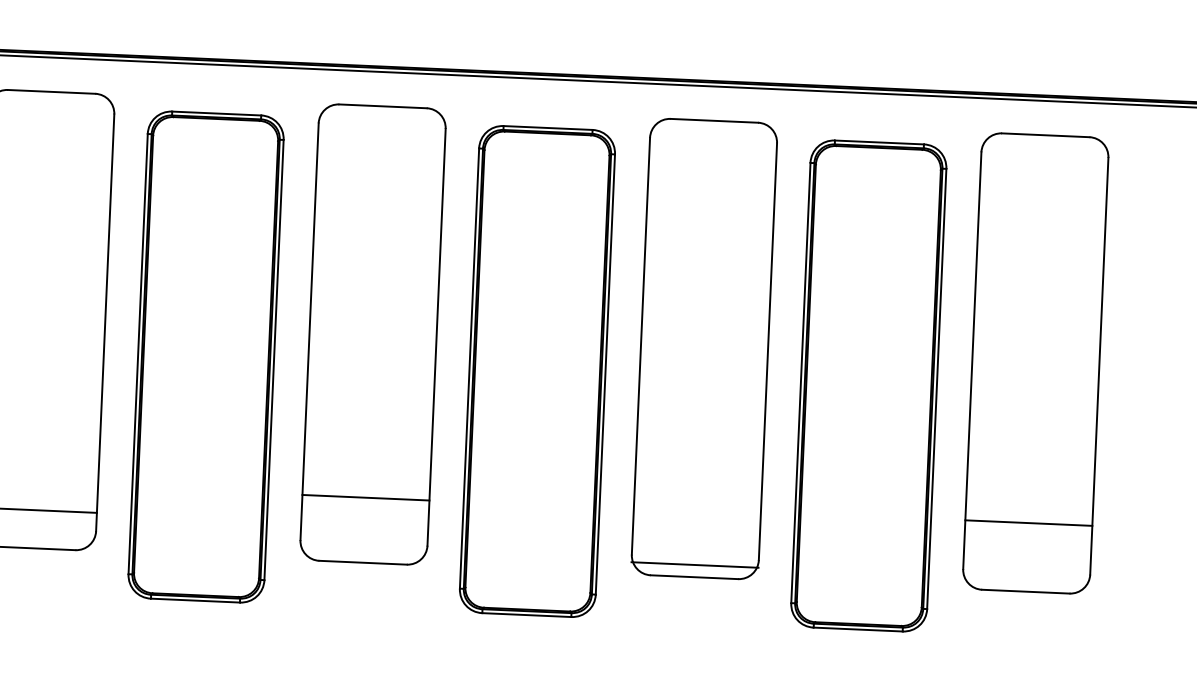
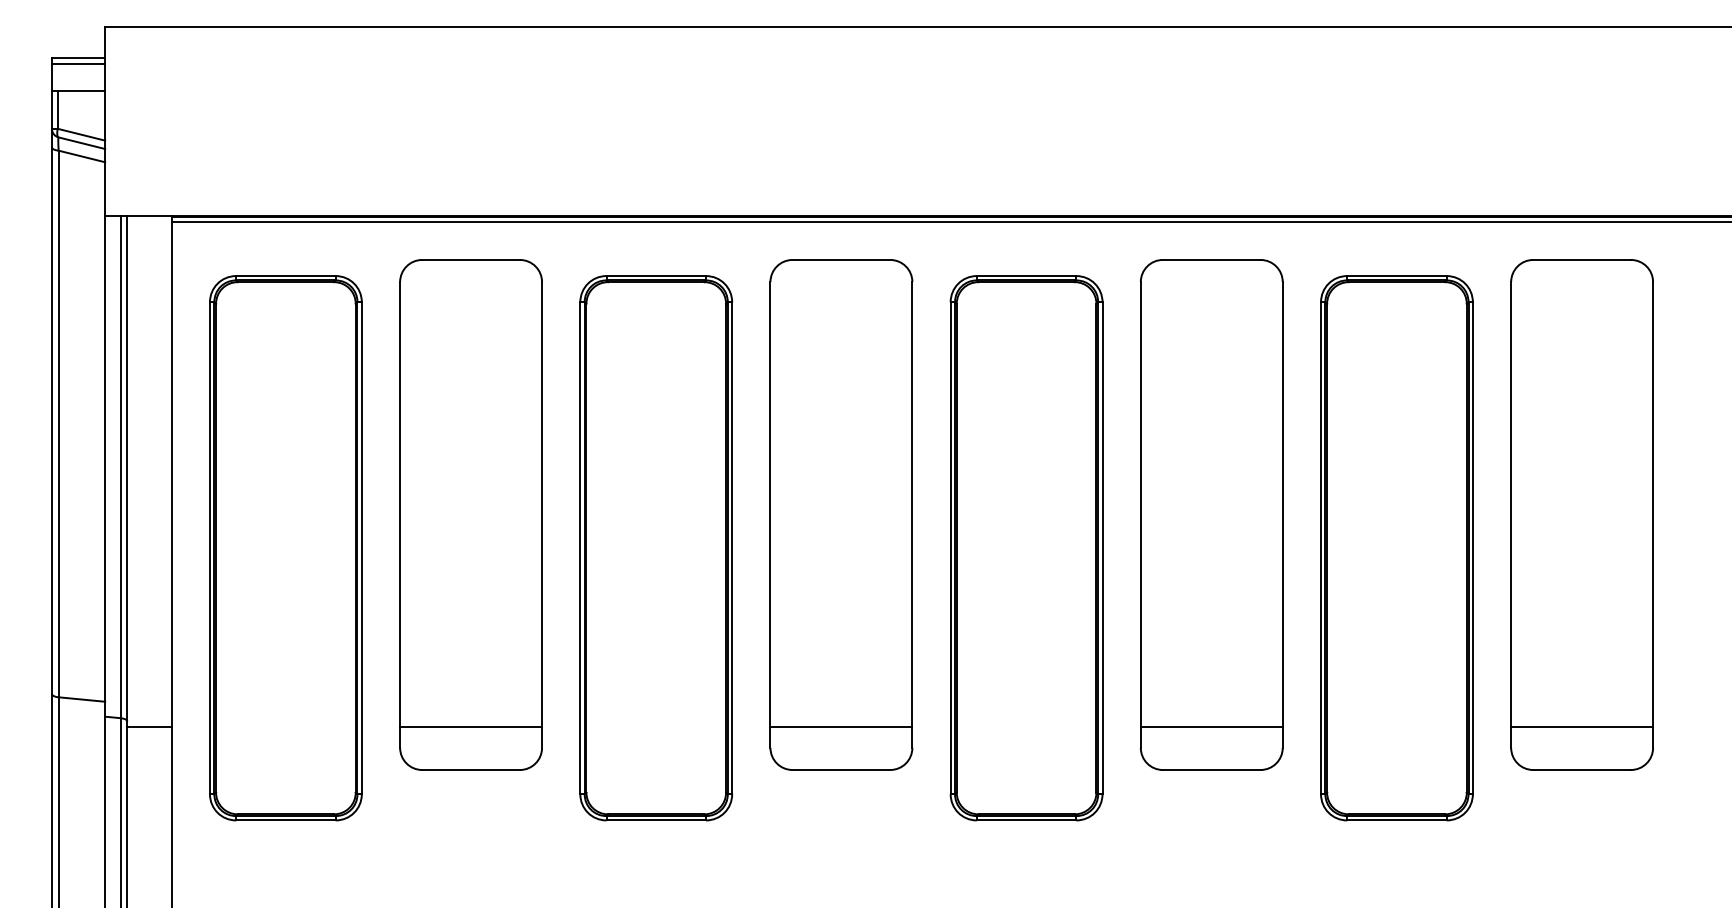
line: (366, 497) -> (841, 727), moved
line: (1029, 523) -> (1582, 727), moved
line: (694, 565) -> (1211, 727), moved

